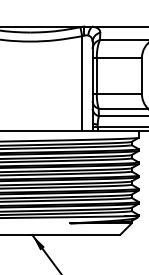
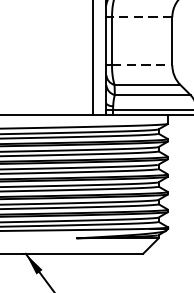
line: (119, 58) -> (142, 17), solid -> dashed
line: (119, 93) -> (142, 64), solid -> dashed

